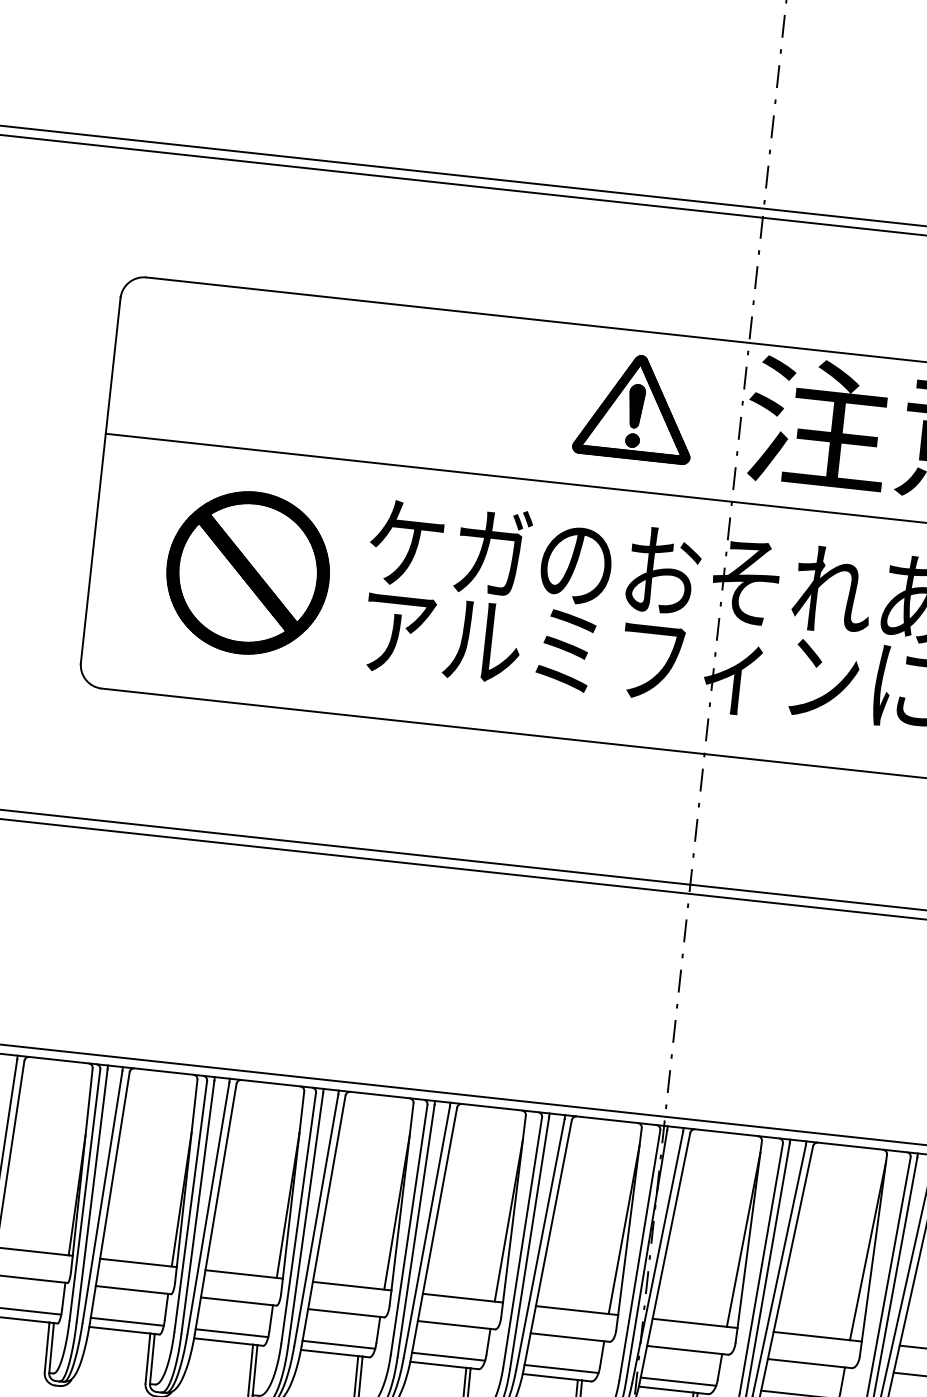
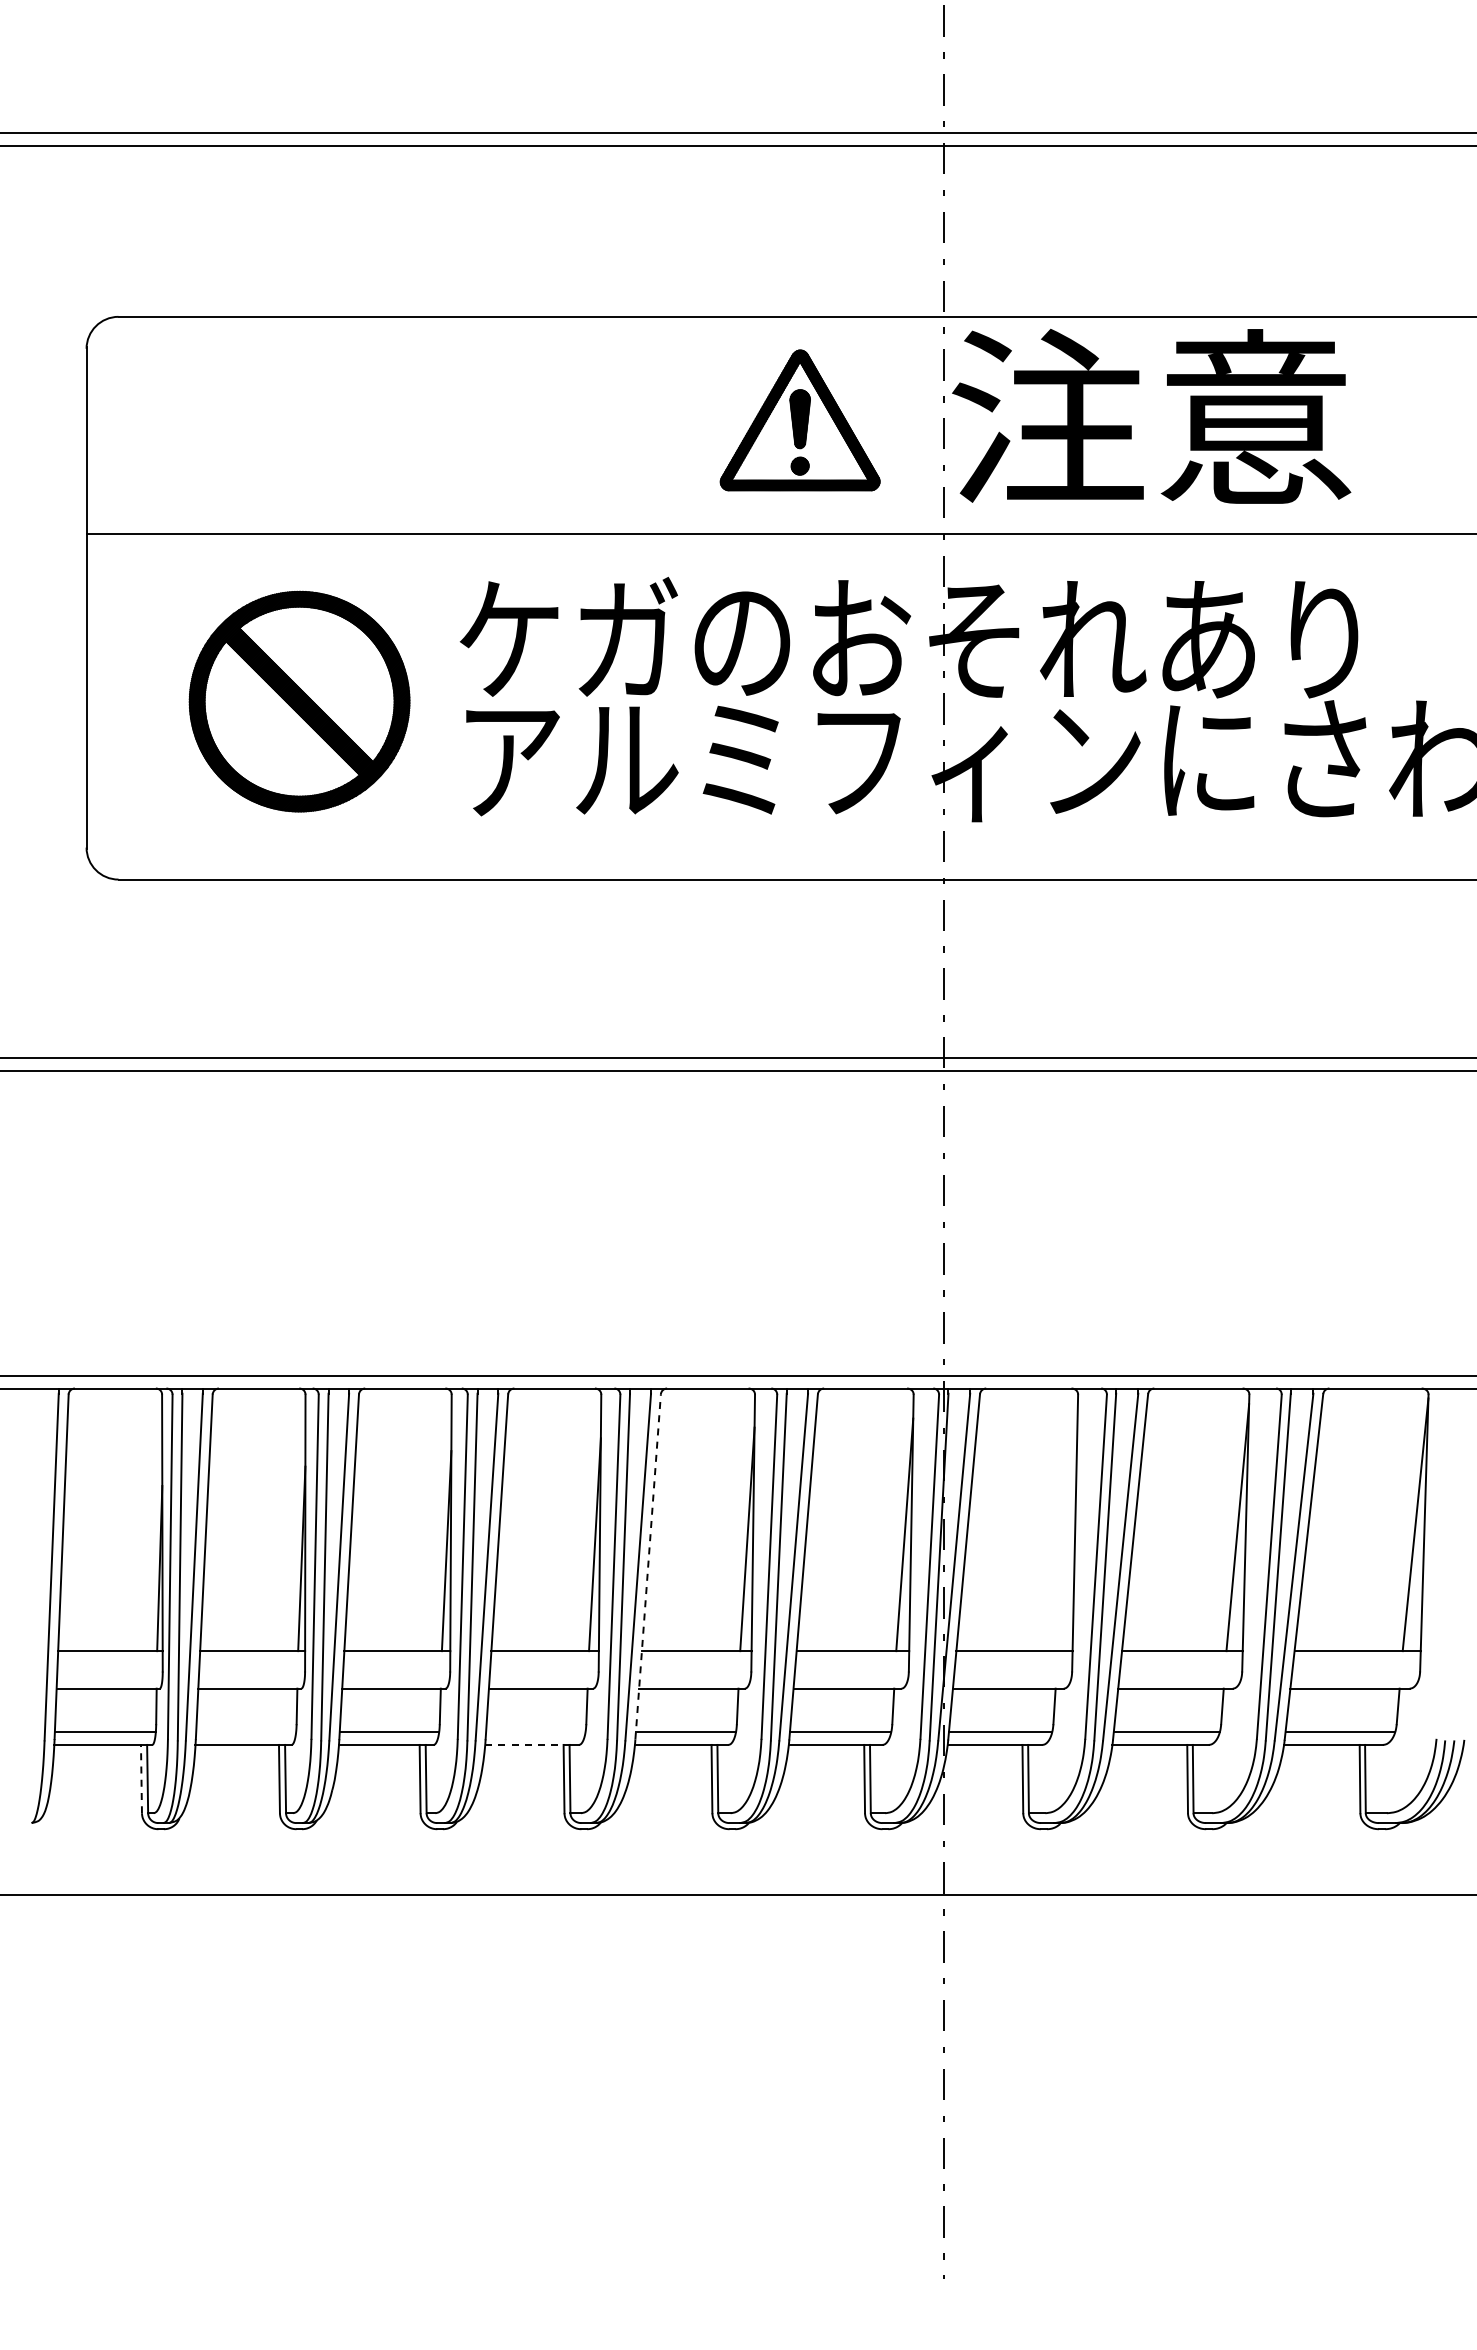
line: (434, 1232) -> (648, 1566), solid -> dashed
line: (743, 1239) -> (1067, 1530), removed
line: (127, 1321) -> (246, 1732), removed
line: (338, 1344) -> (535, 1732), removed
line: (47, 1347) -> (141, 1778), solid -> dashed
line: (329, 1352) -> (524, 1744), solid -> dashed

